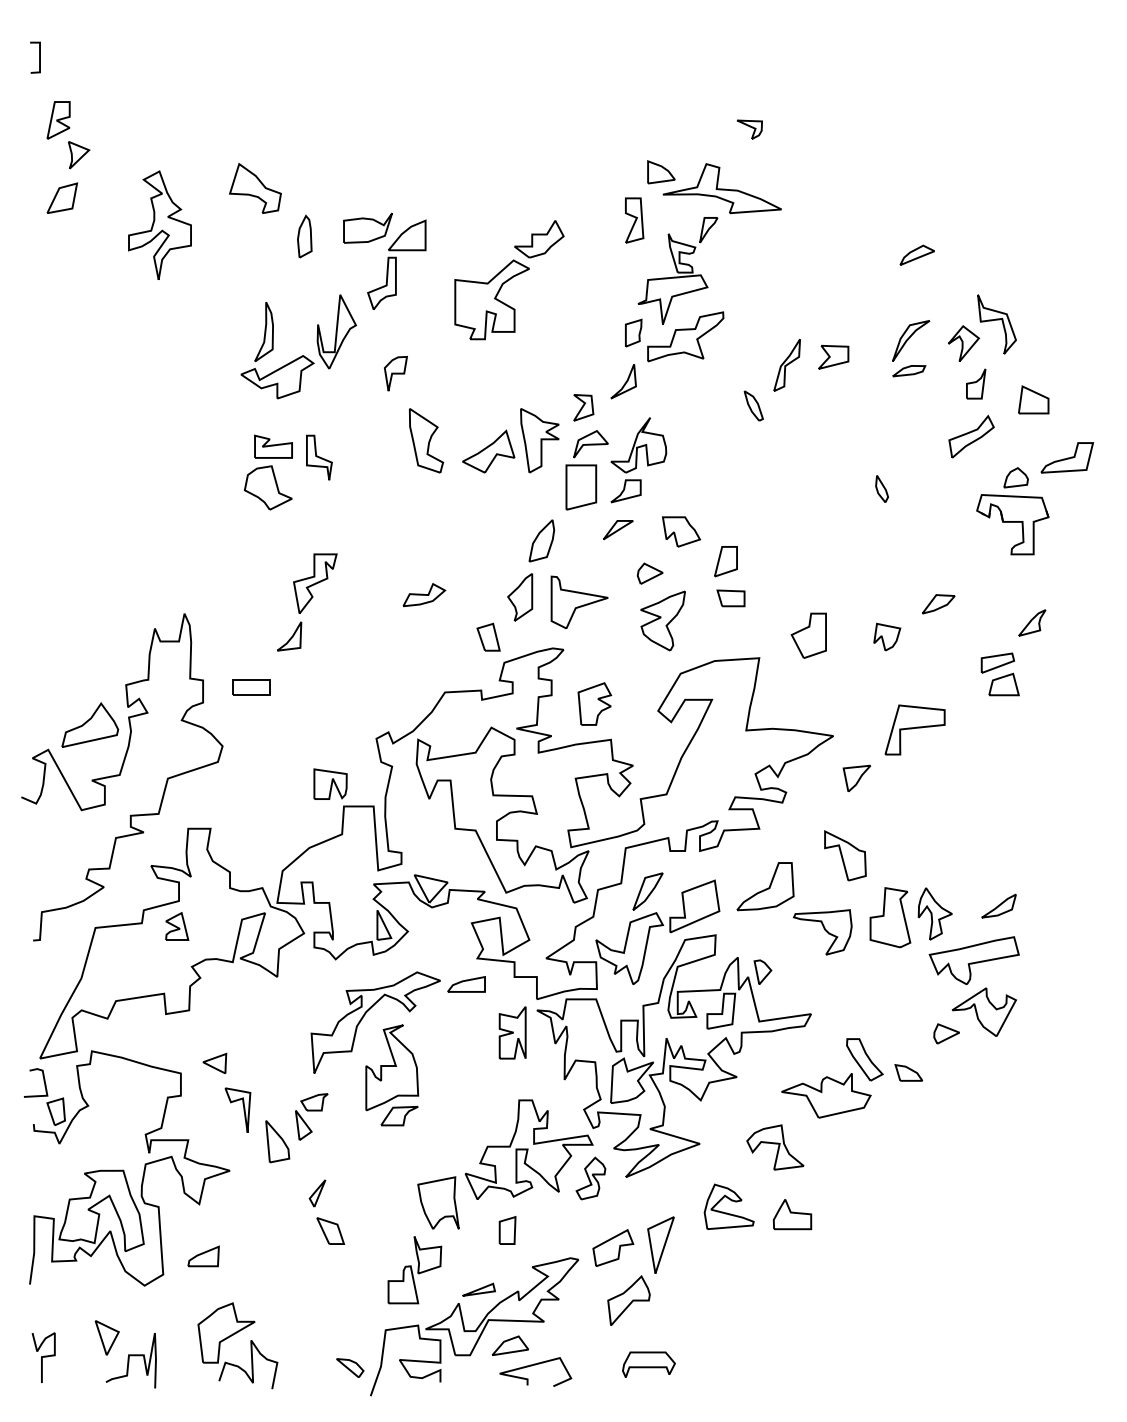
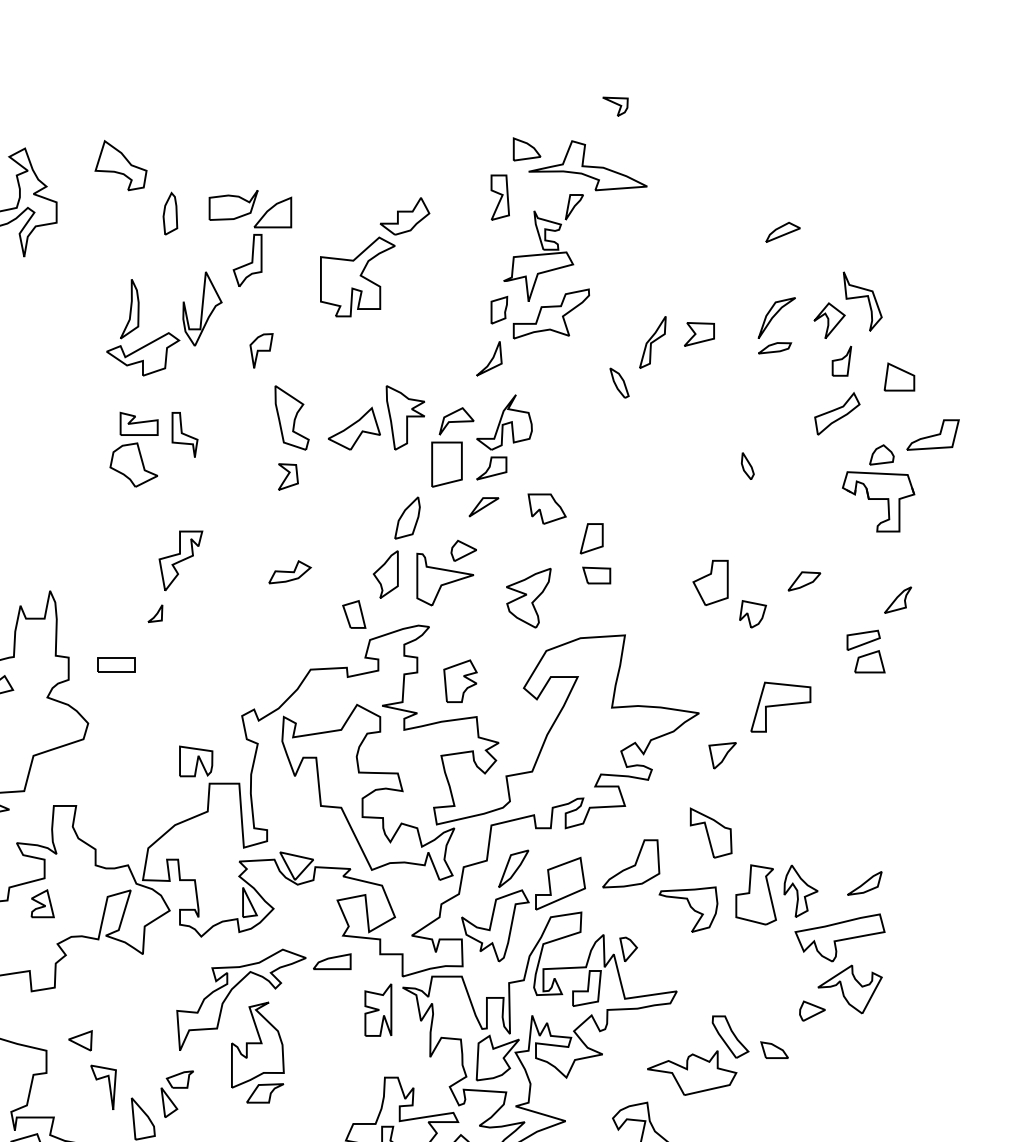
part: (583, 407) -> (288, 476), moved
part: (649, 573) -> (463, 550), moved
part: (808, 635) -> (710, 582), moved
part: (289, 636) -> (155, 613), size x0.6

